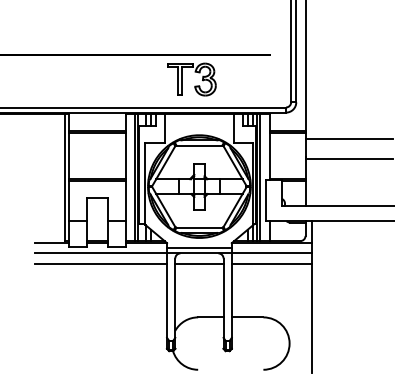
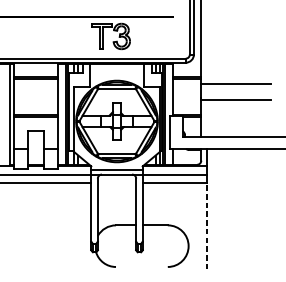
line: (199, 263) -> (117, 182), removed
line: (312, 318) -> (206, 226), solid -> dashed

